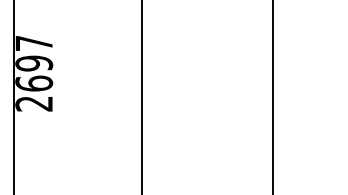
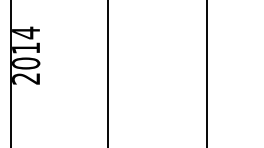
text: (34, 62) -> (26, 47), 2697 -> 2014

